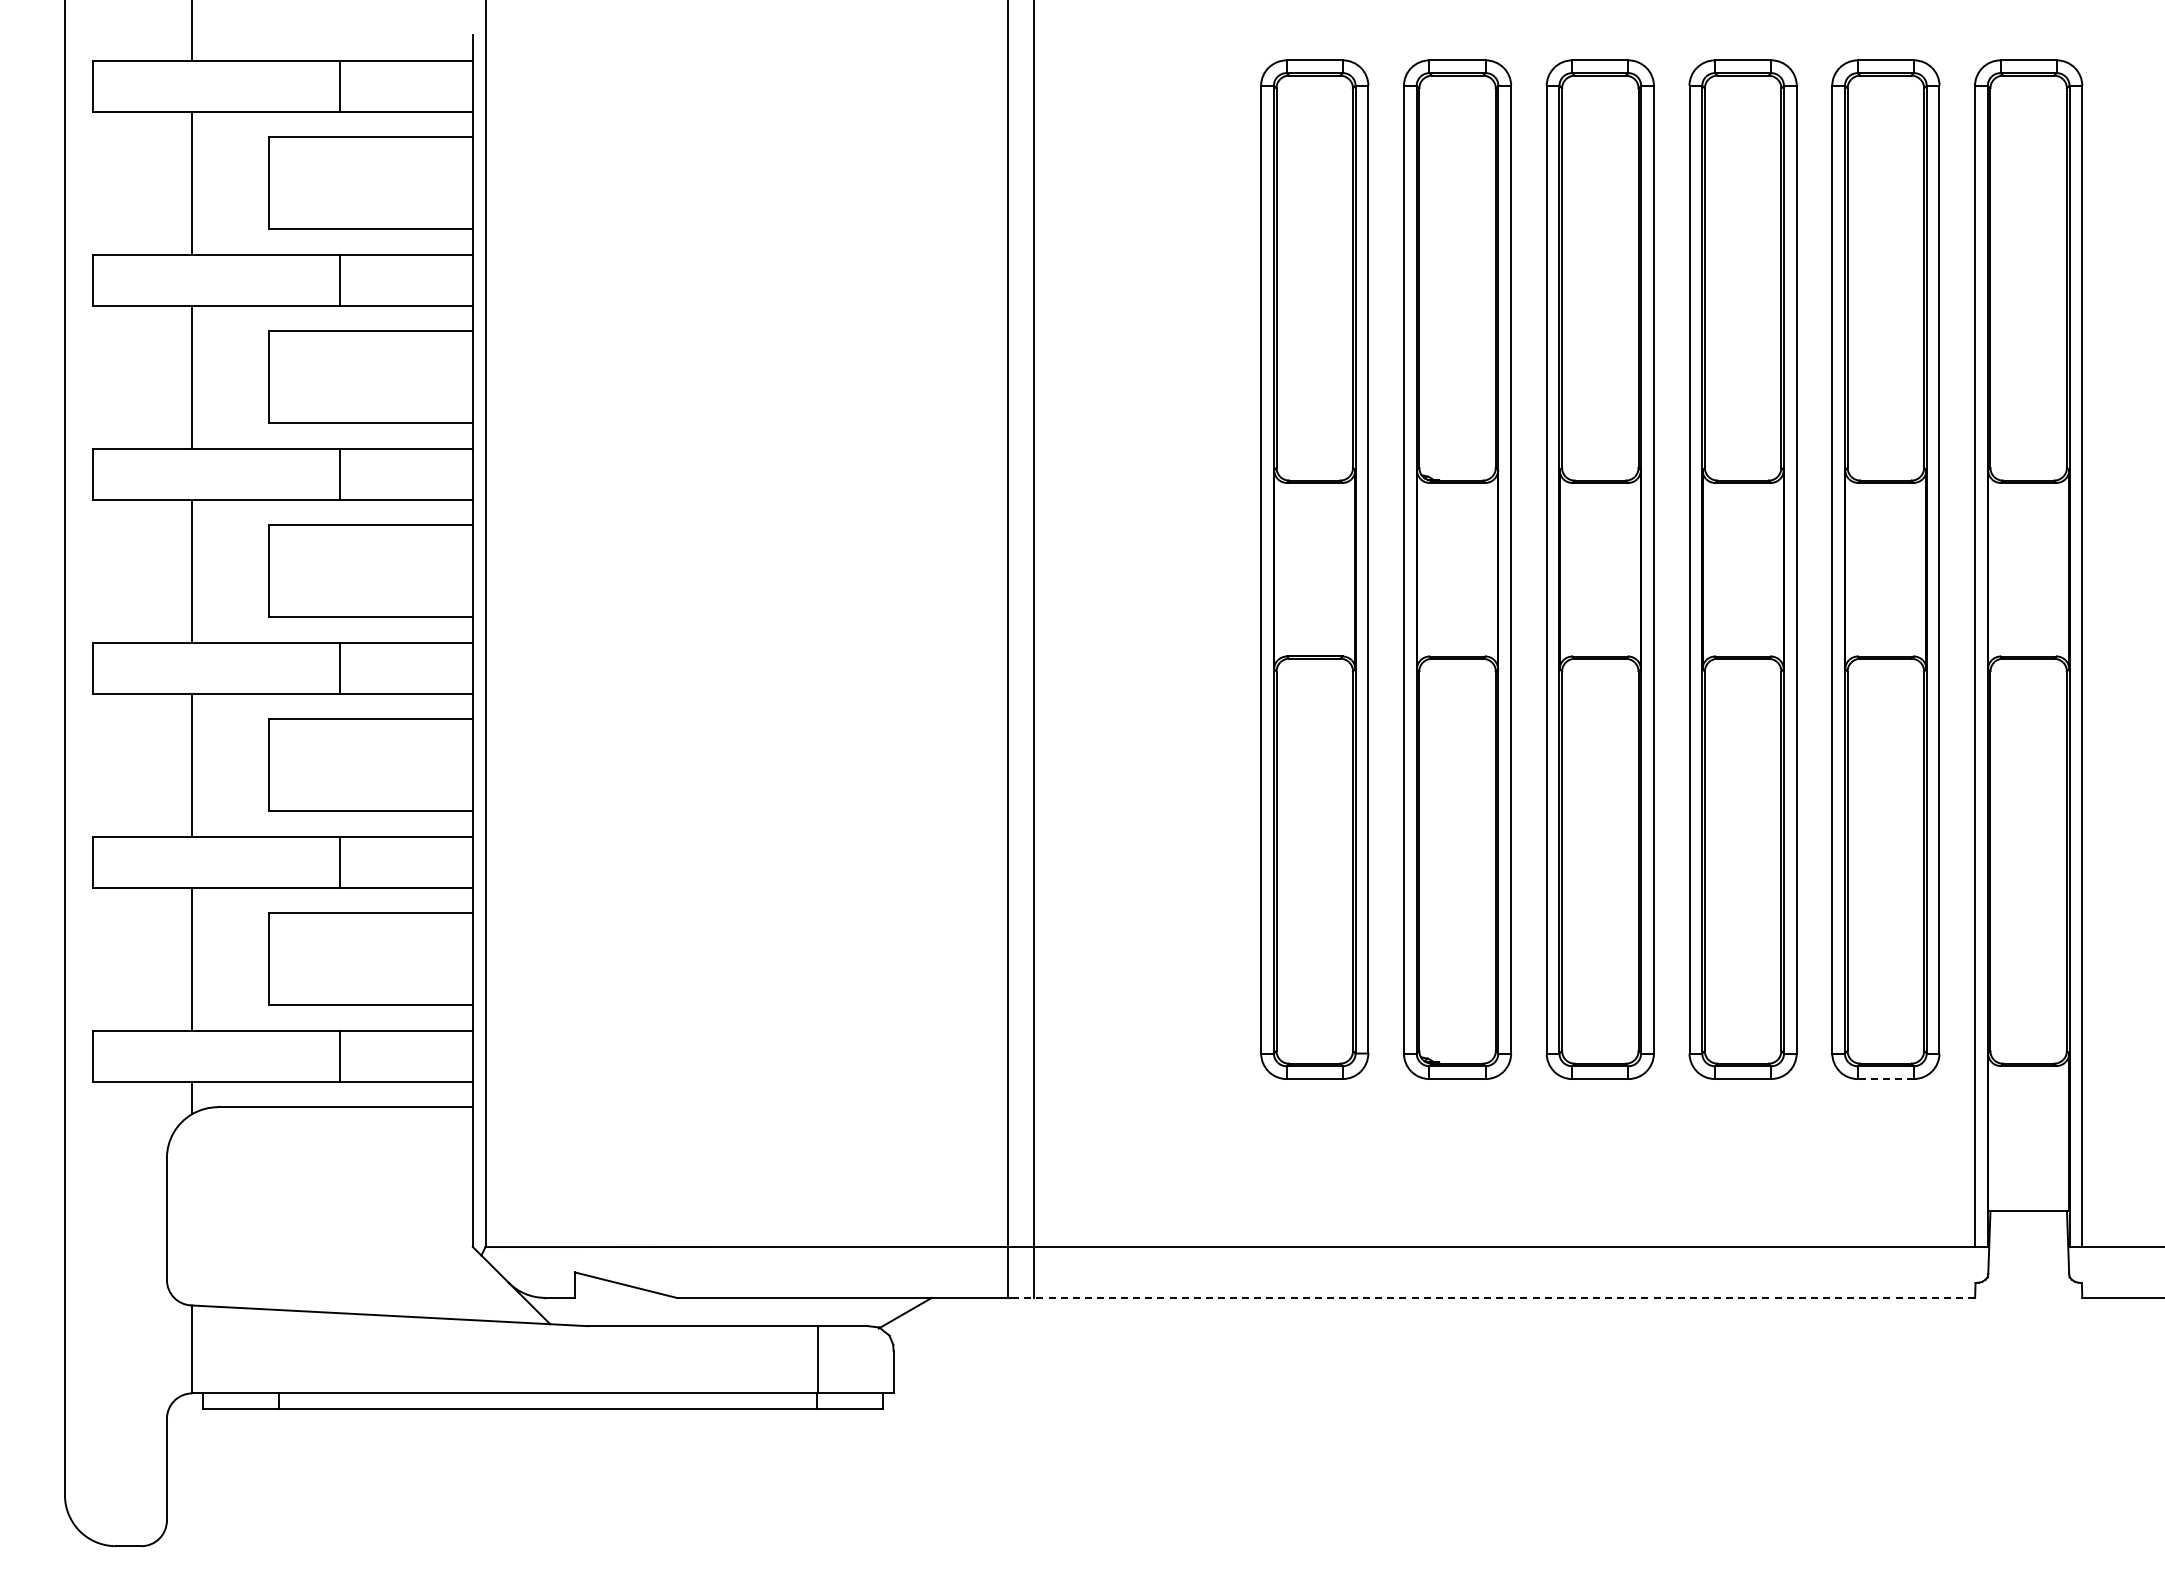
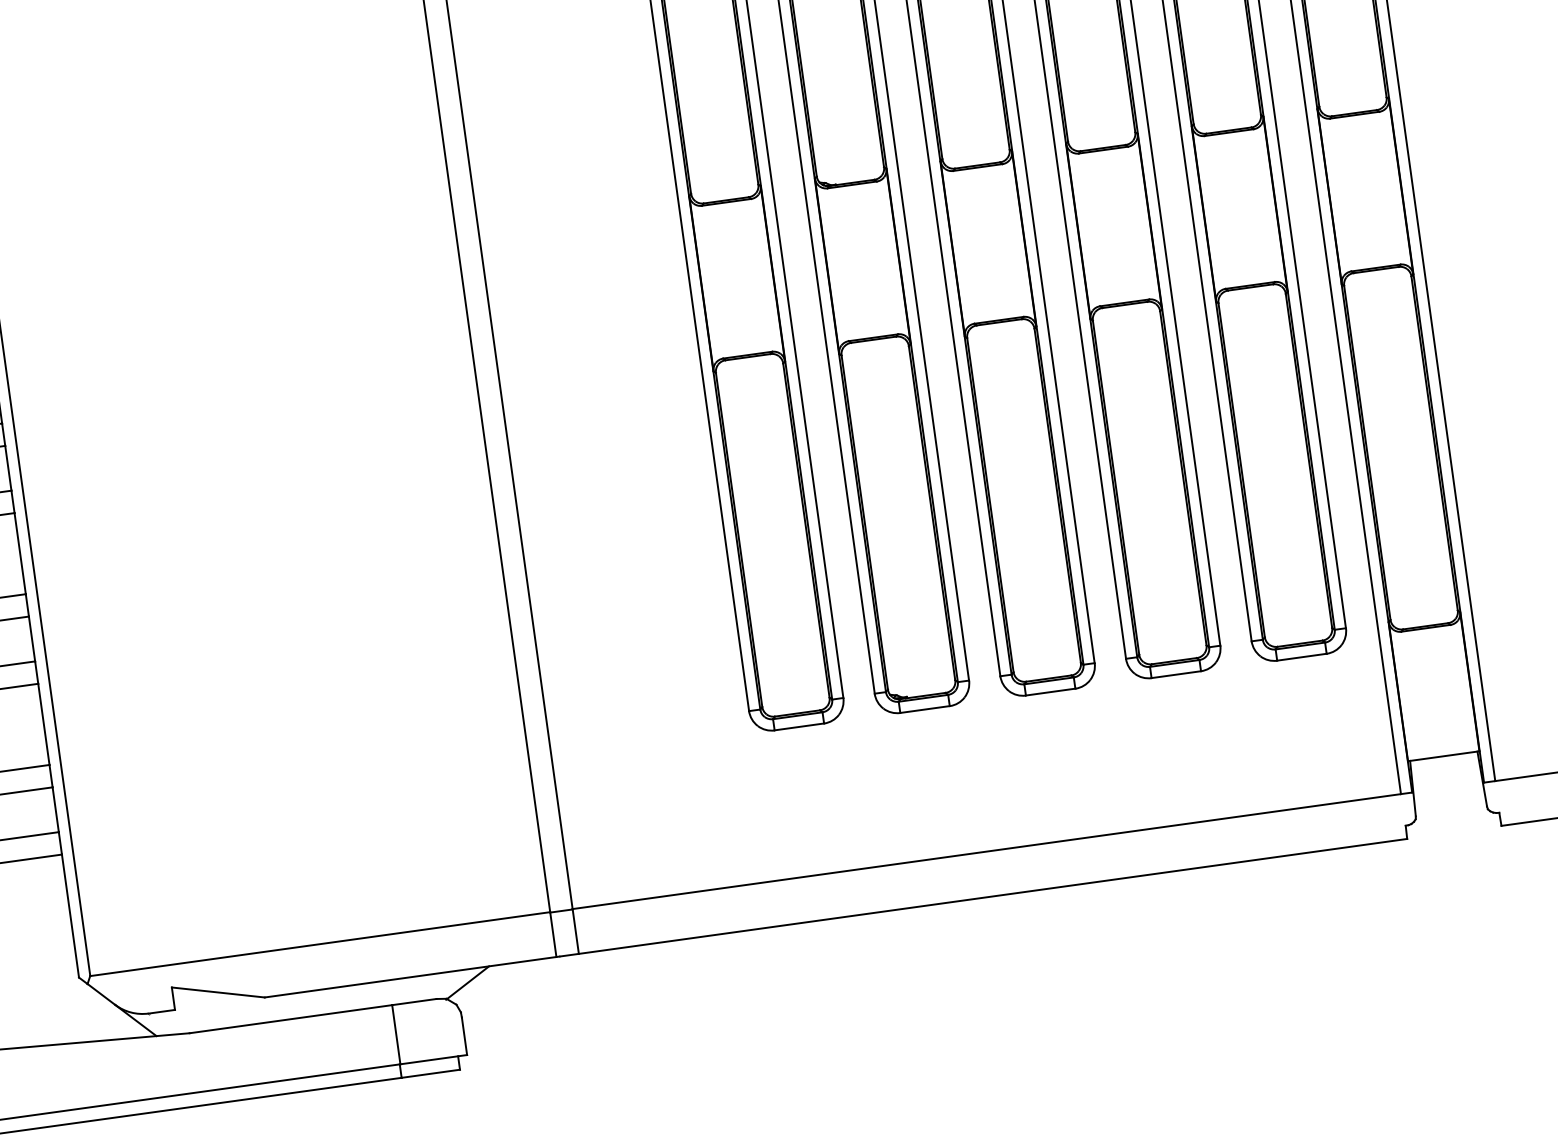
line: (1885, 1079) -> (1301, 657), dashed -> solid
line: (1493, 1297) -> (983, 897), dashed -> solid

